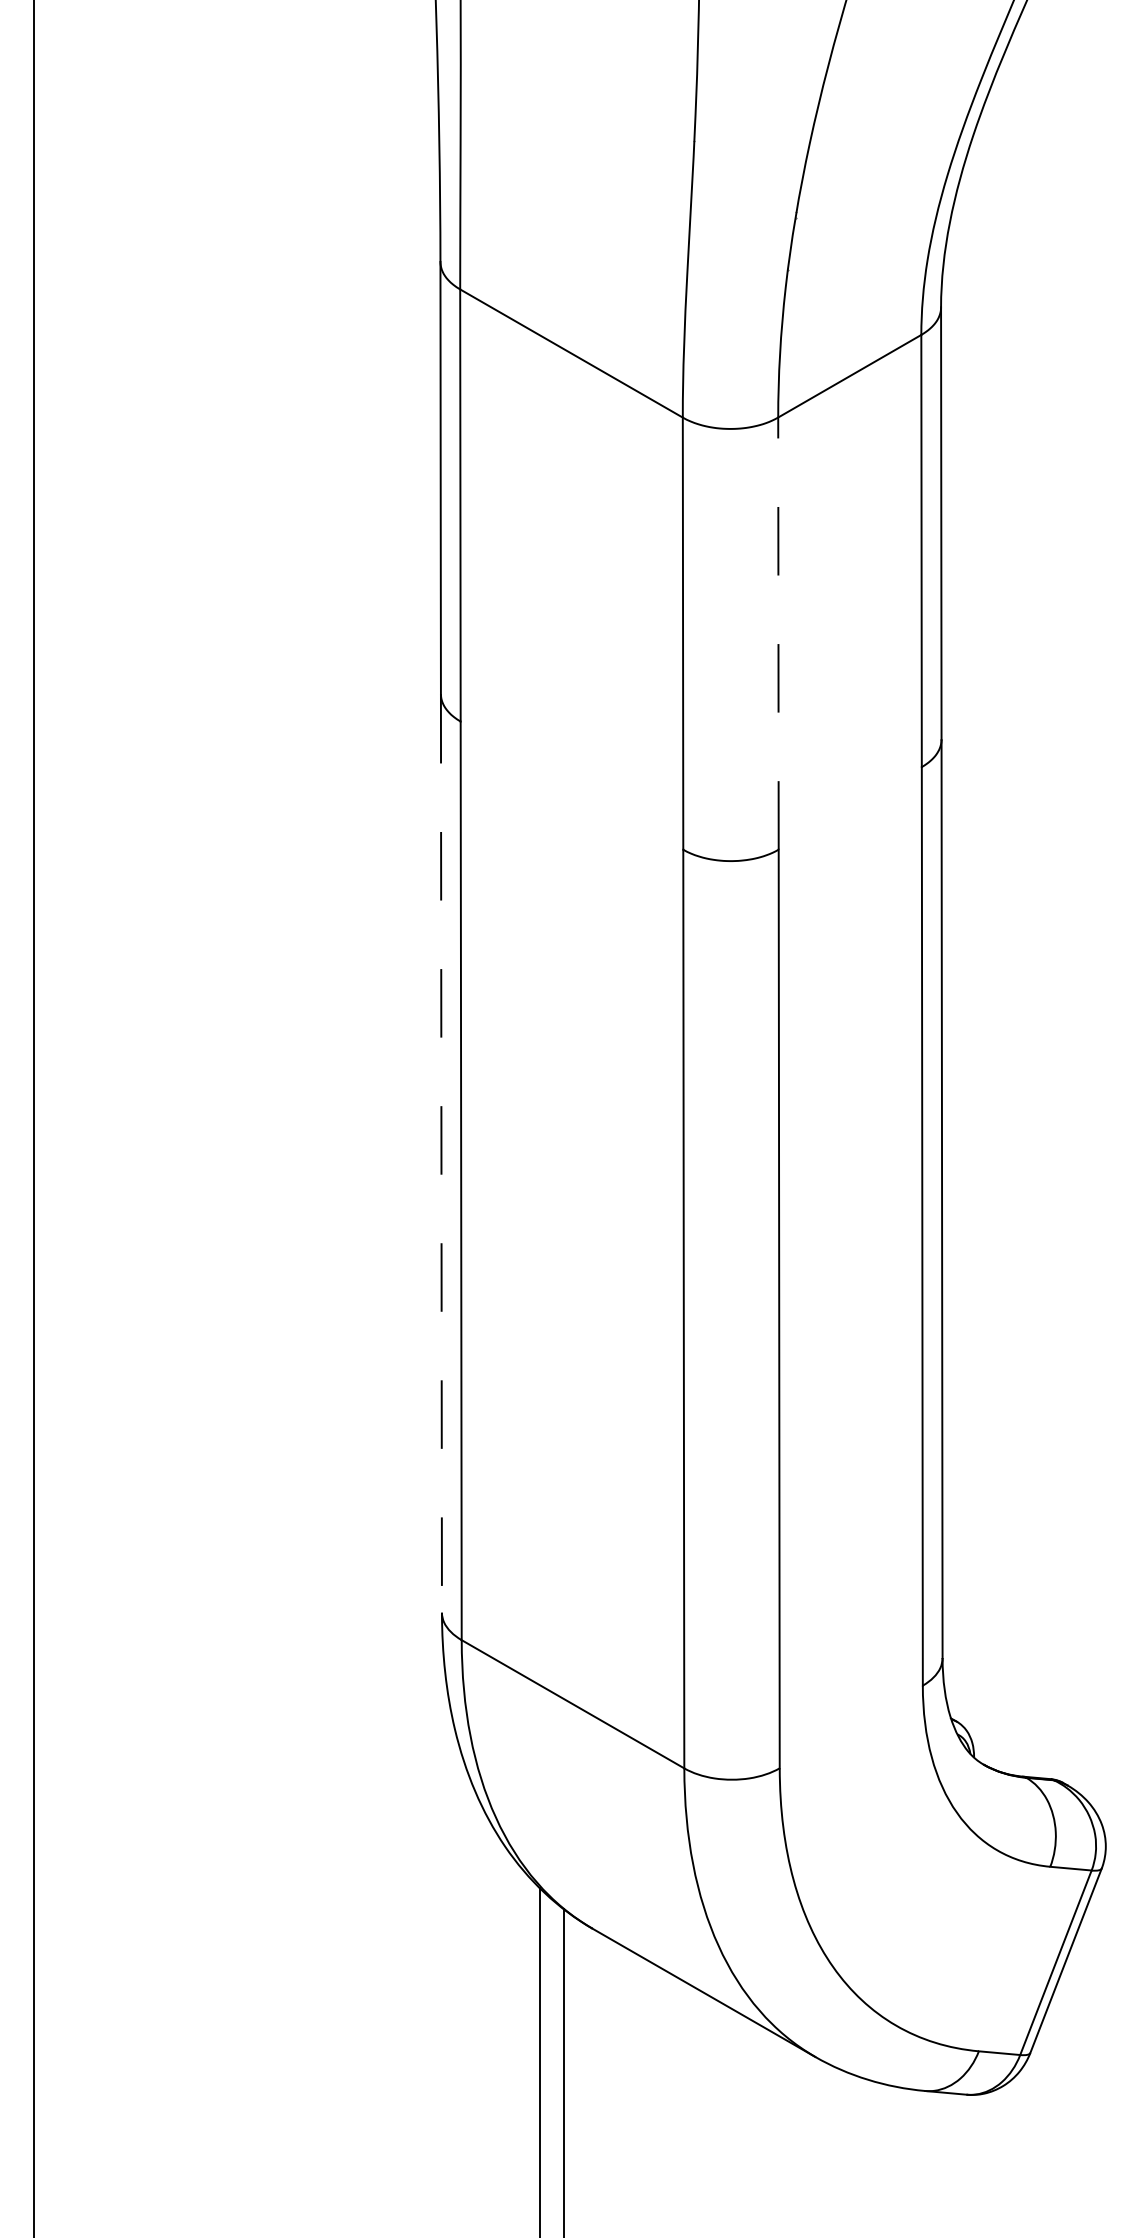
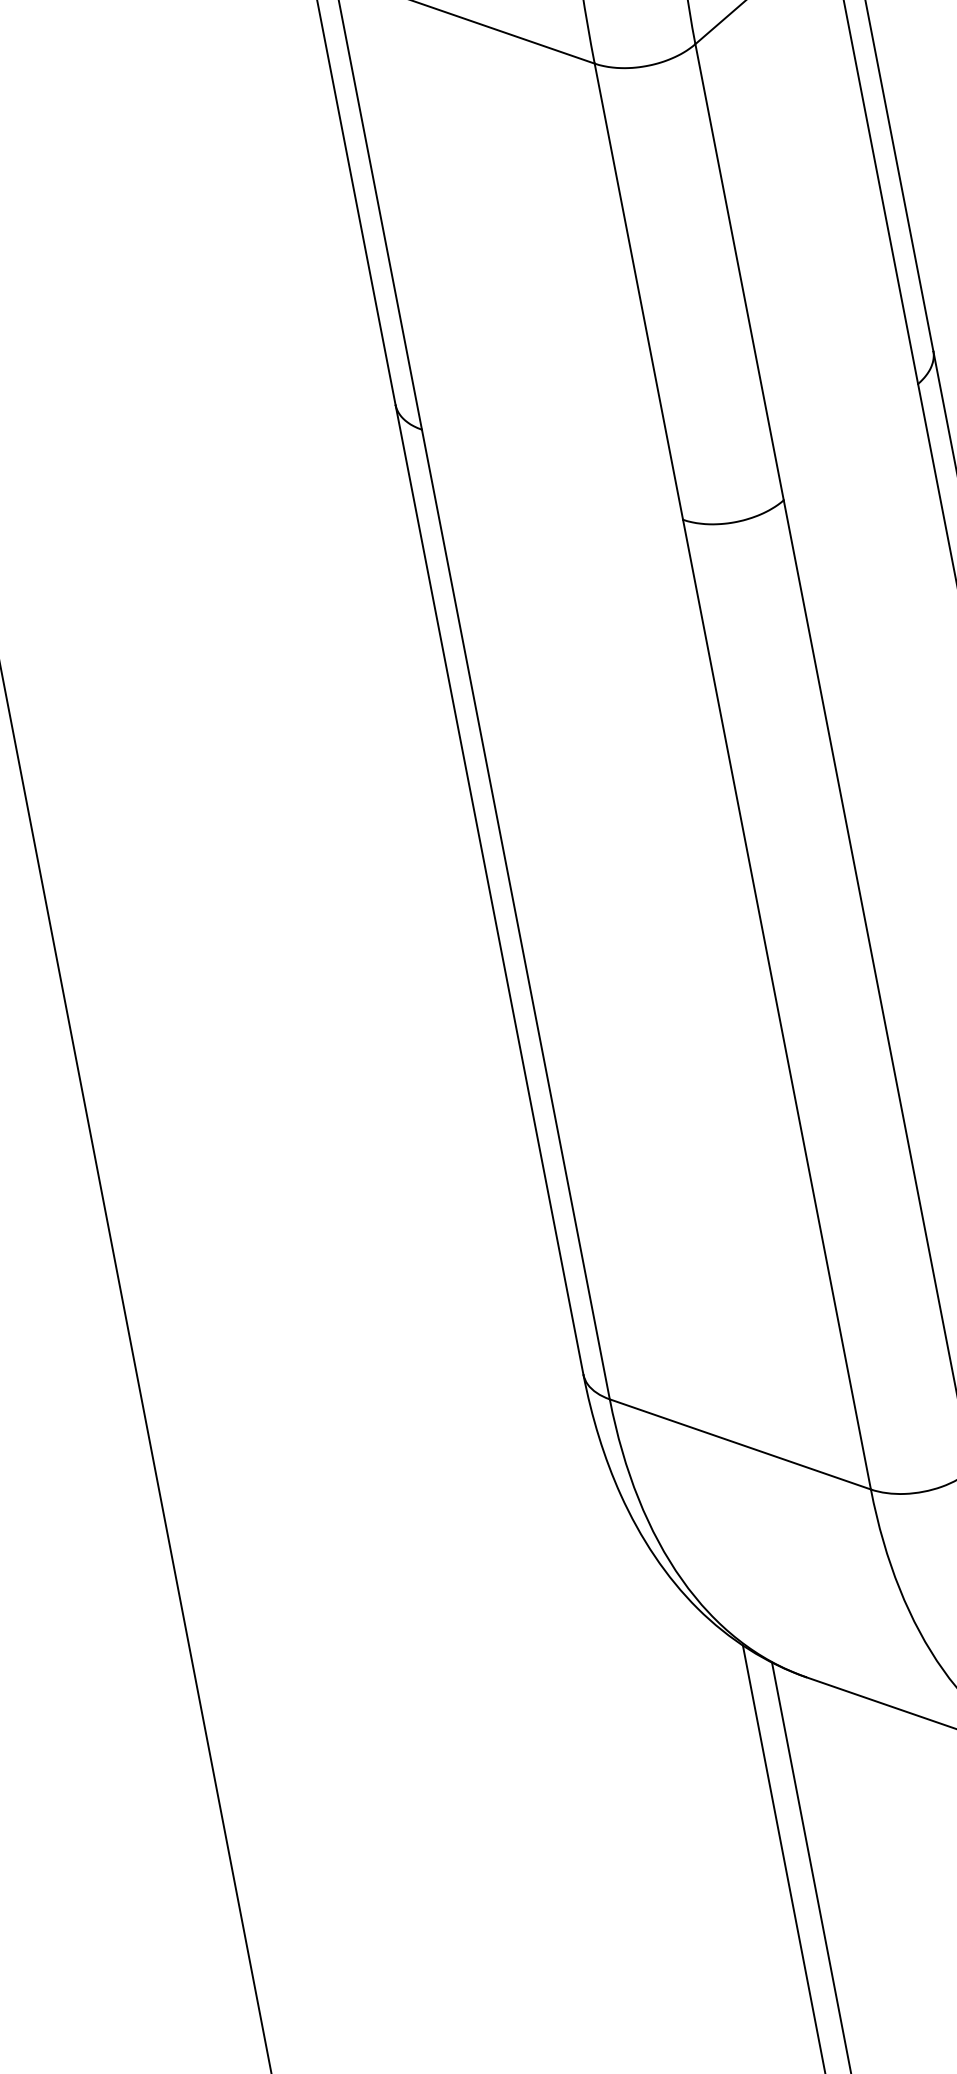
line: (778, 633) -> (739, 272), dashed -> solid
line: (441, 1153) -> (489, 889), dashed -> solid

